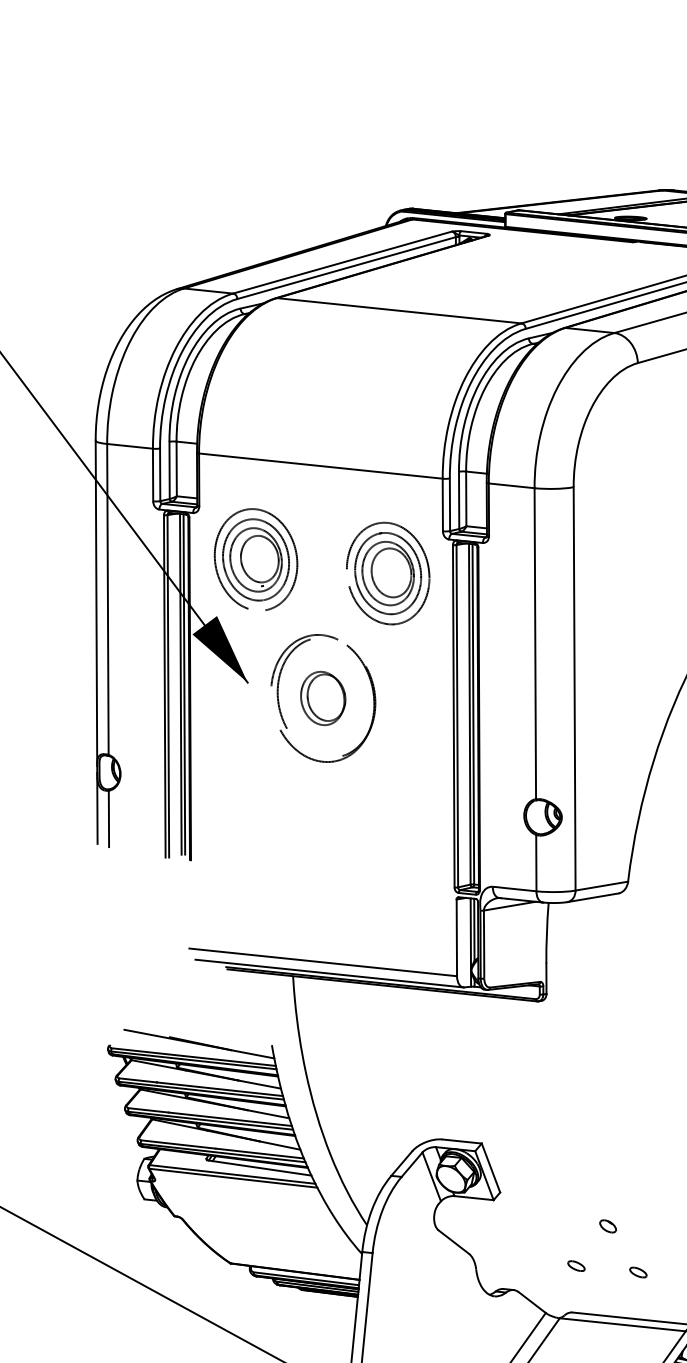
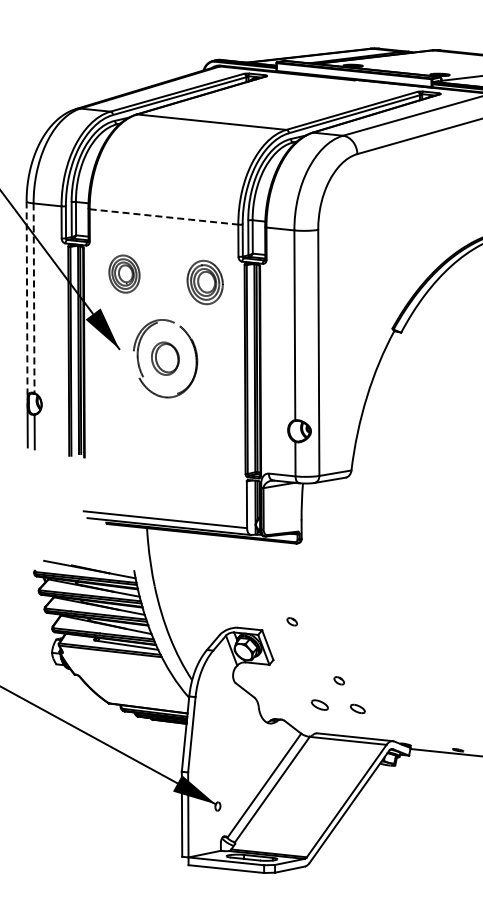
line: (321, 465) -> (164, 216), solid -> dashed
part: (256, 558) -> (124, 273), size x0.6
part: (388, 573) -> (205, 282), size x0.7
line: (108, 599) -> (34, 298), solid -> dashed
line: (97, 604) -> (27, 301), solid -> dashed
part: (529, 1129) -> (291, 621), added
part: (575, 1265) -> (319, 704), size x1.6
part: (638, 1271) -> (357, 708), size x1.4

